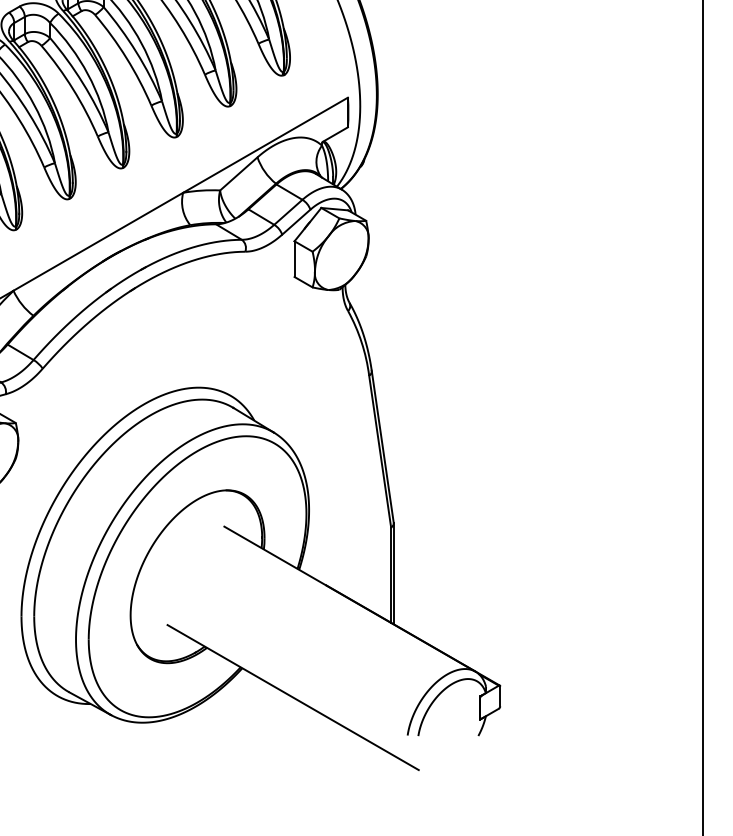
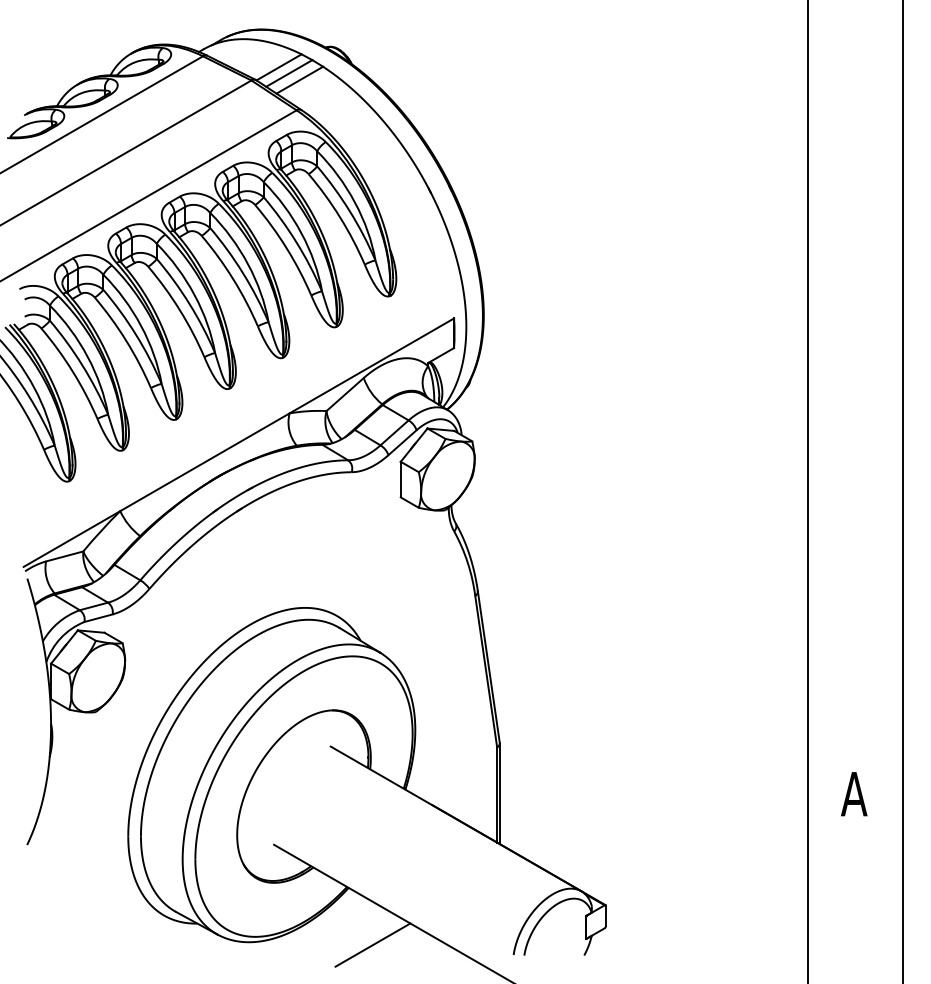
line: (266, 724) -> (372, 944), added

